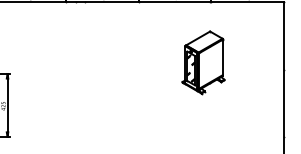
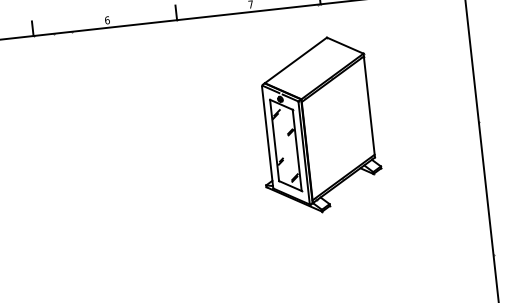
part: (203, 62) -> (318, 125), size x1.4

